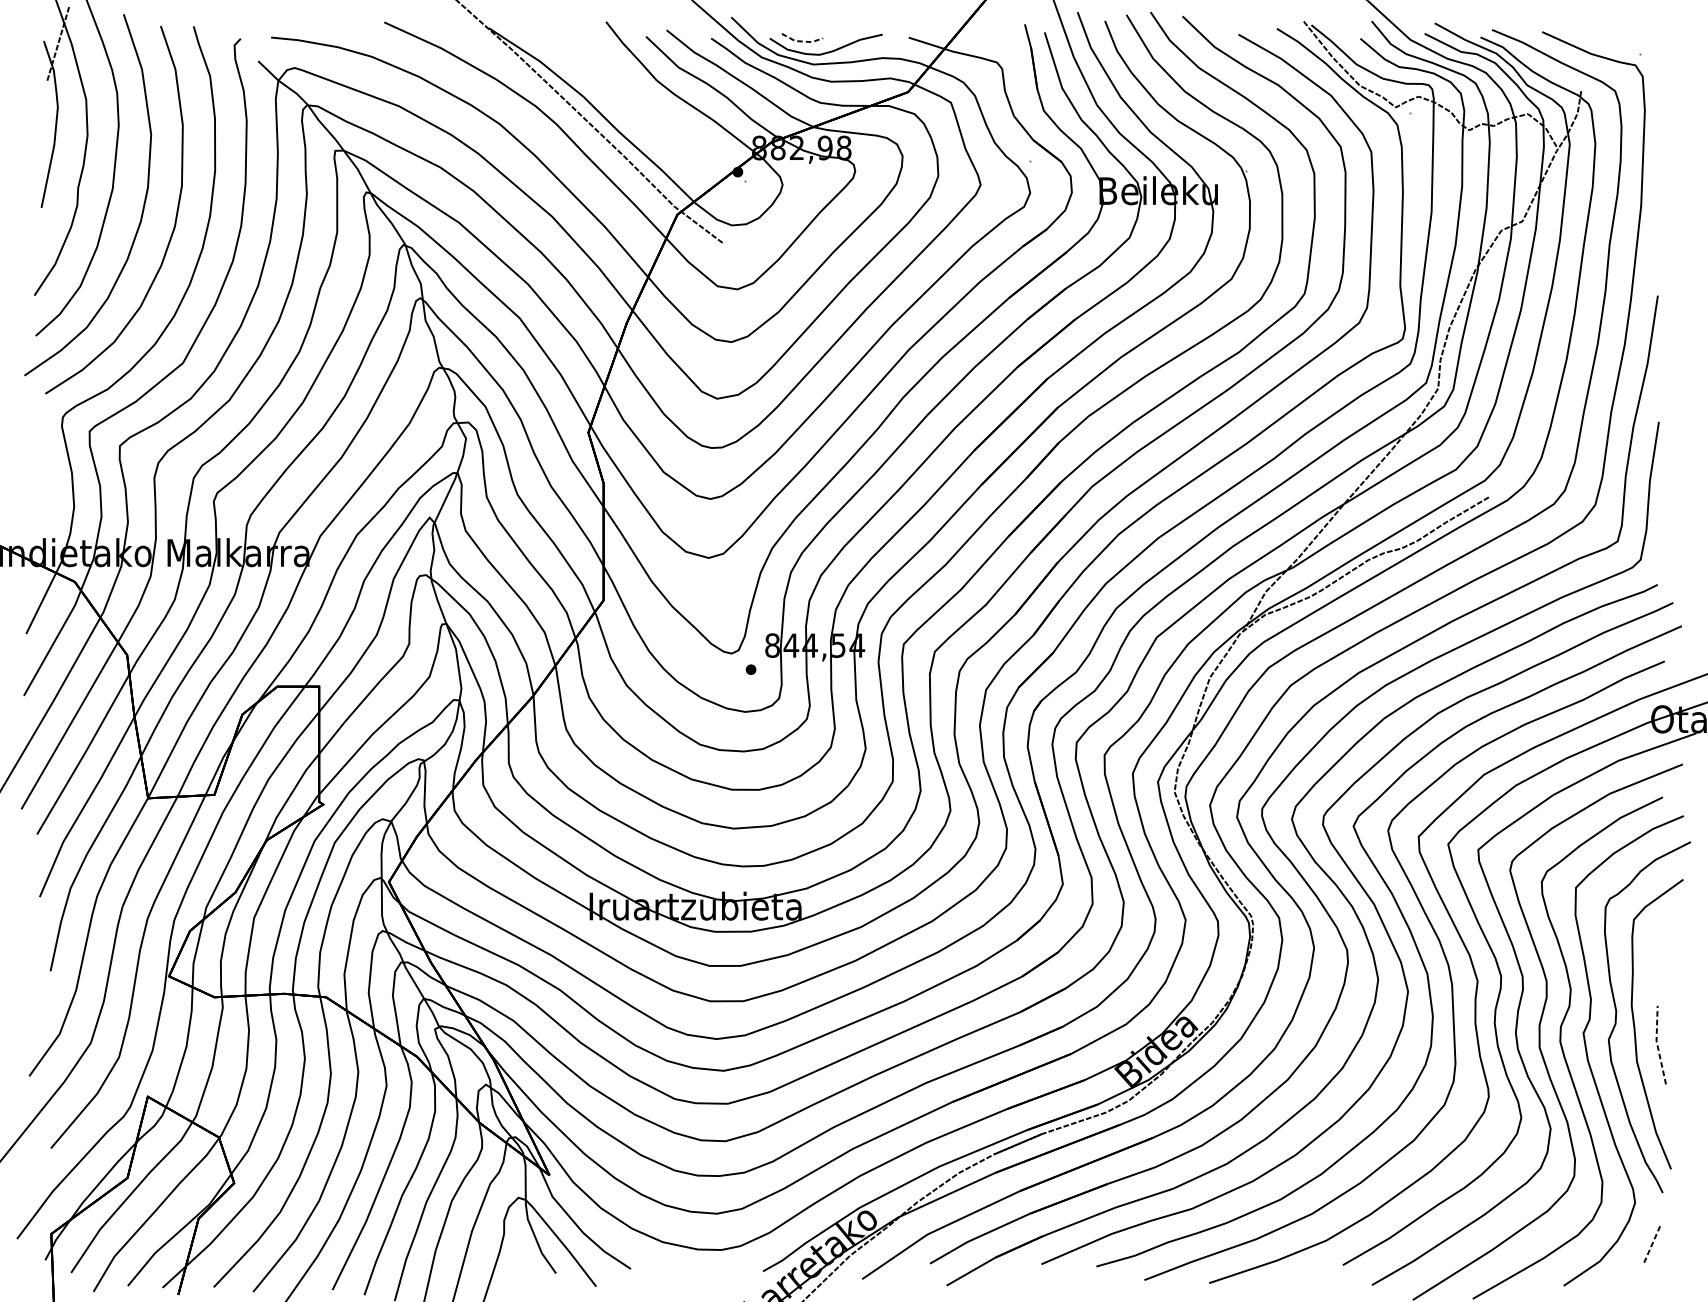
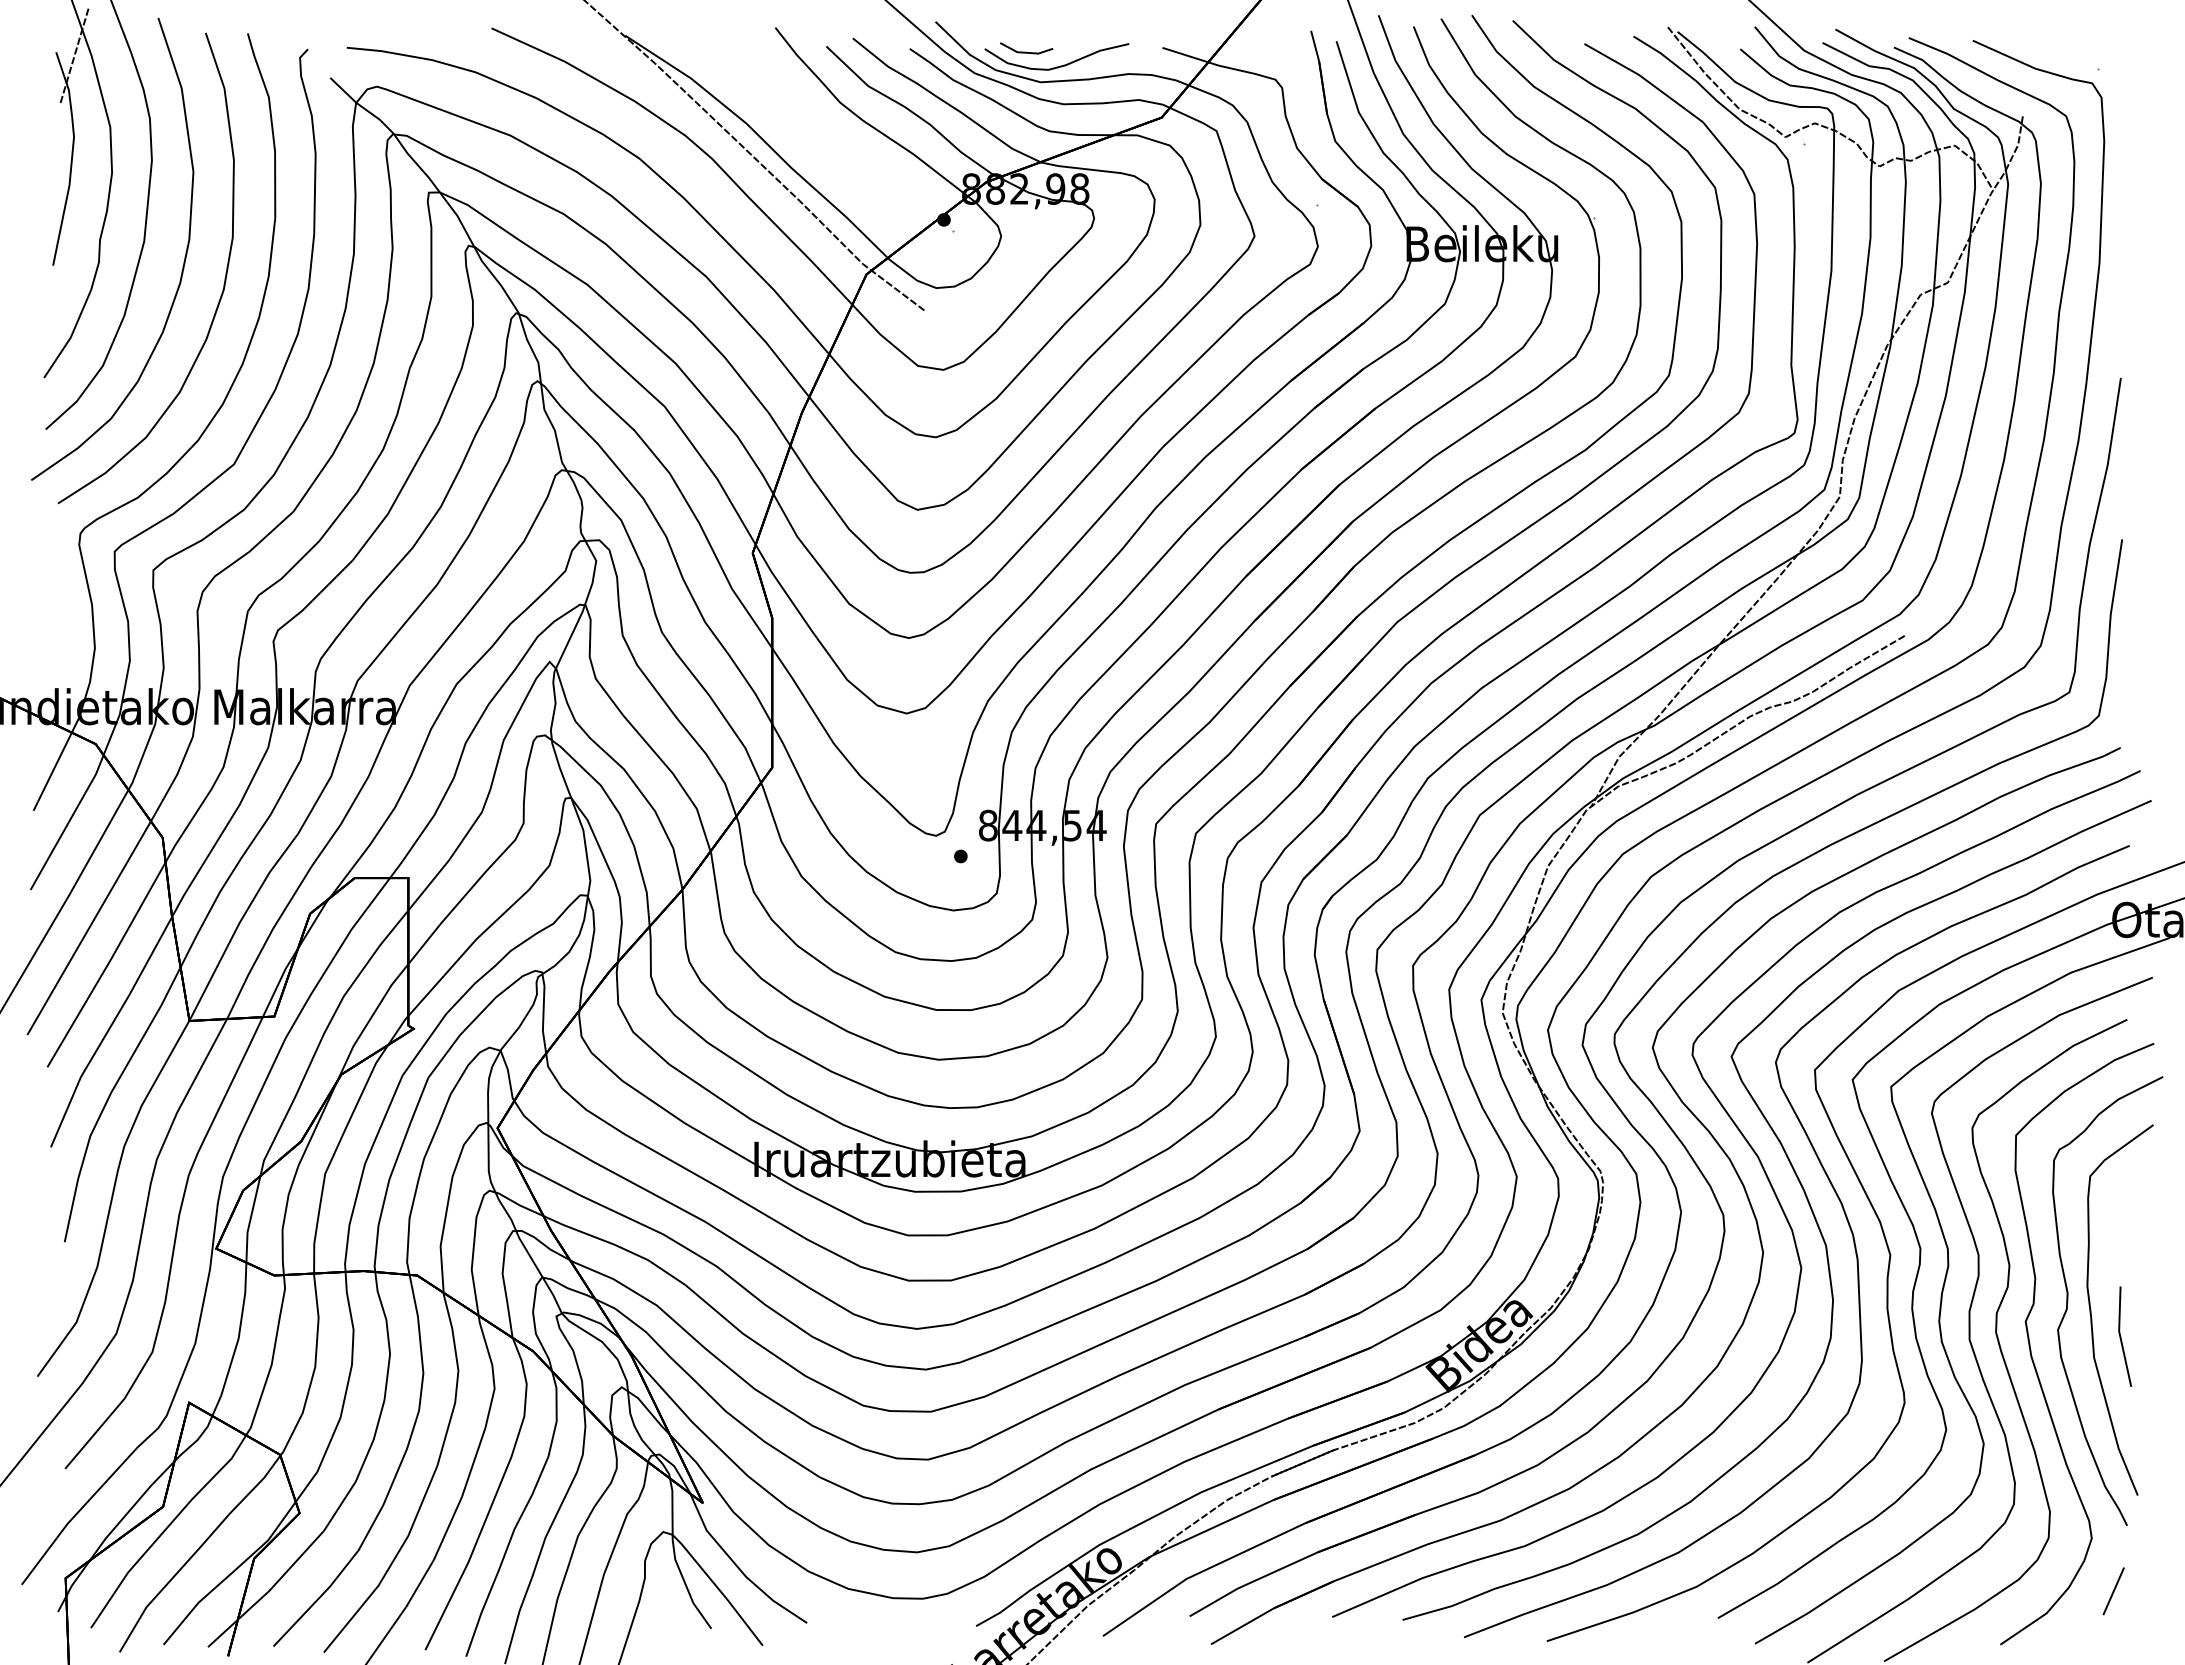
line: (802, 41) -> (1026, 52), dashed -> solid
line: (1657, 1044) -> (2120, 1336), dashed -> solid
line: (1652, 1244) -> (2113, 1591), dashed -> solid

